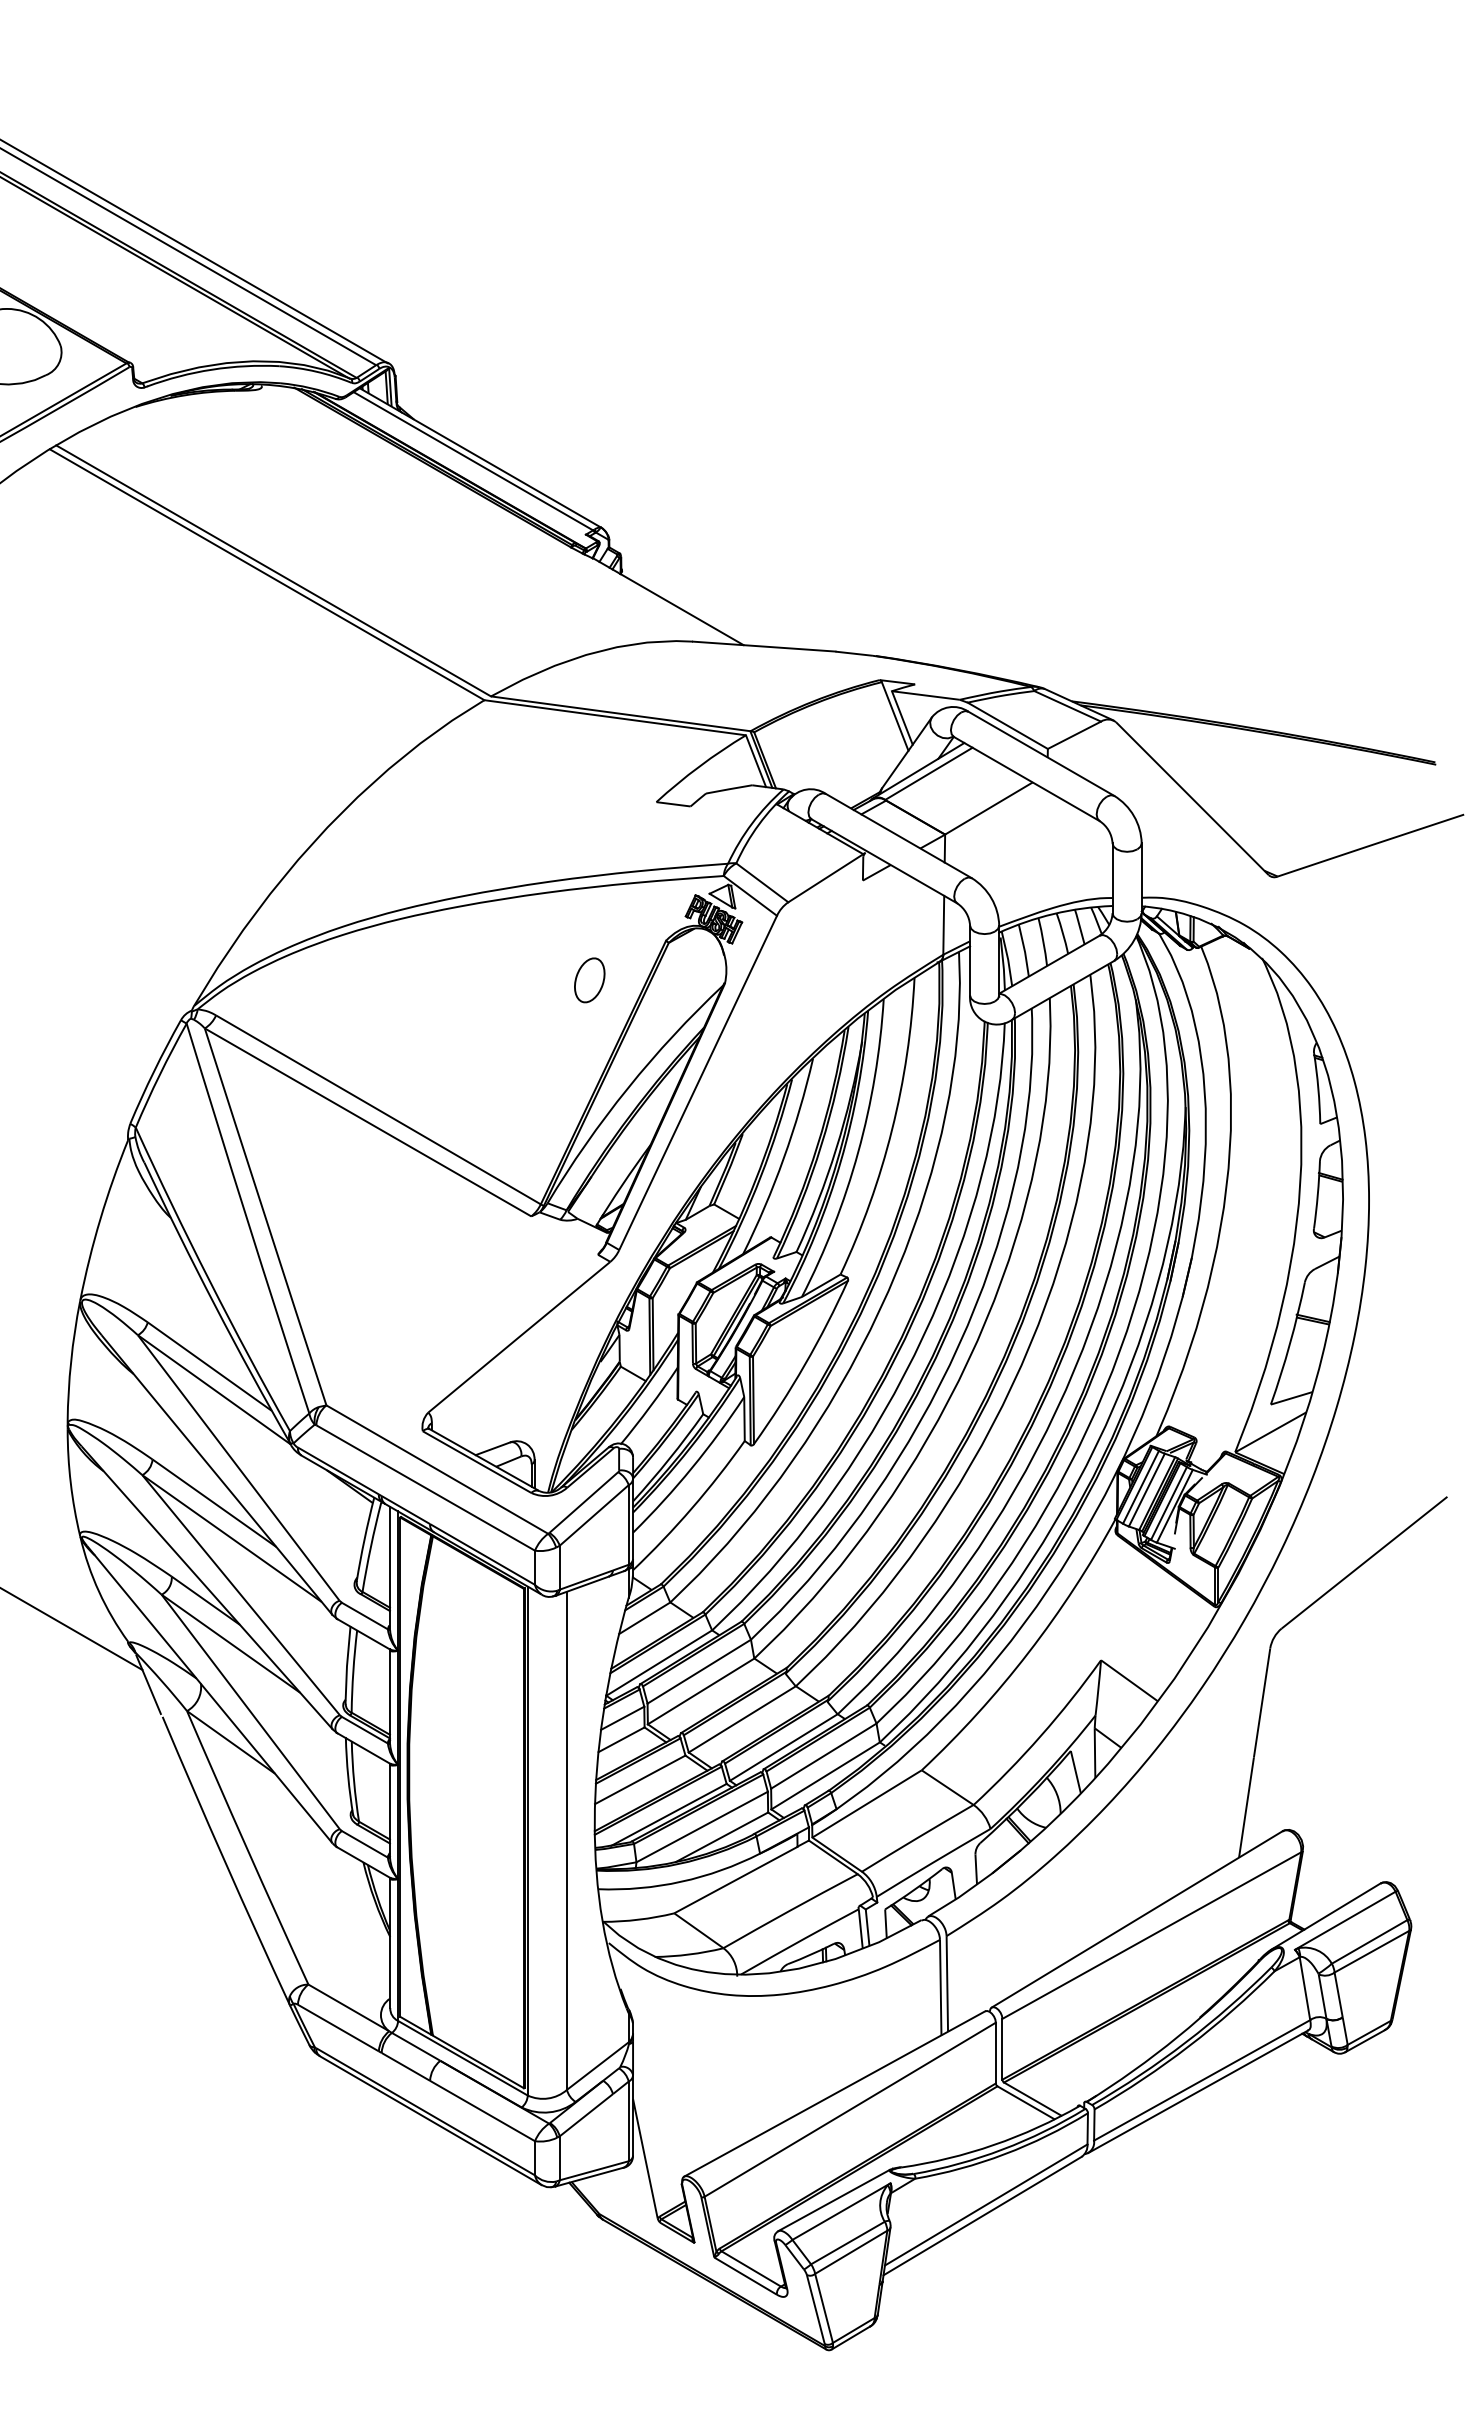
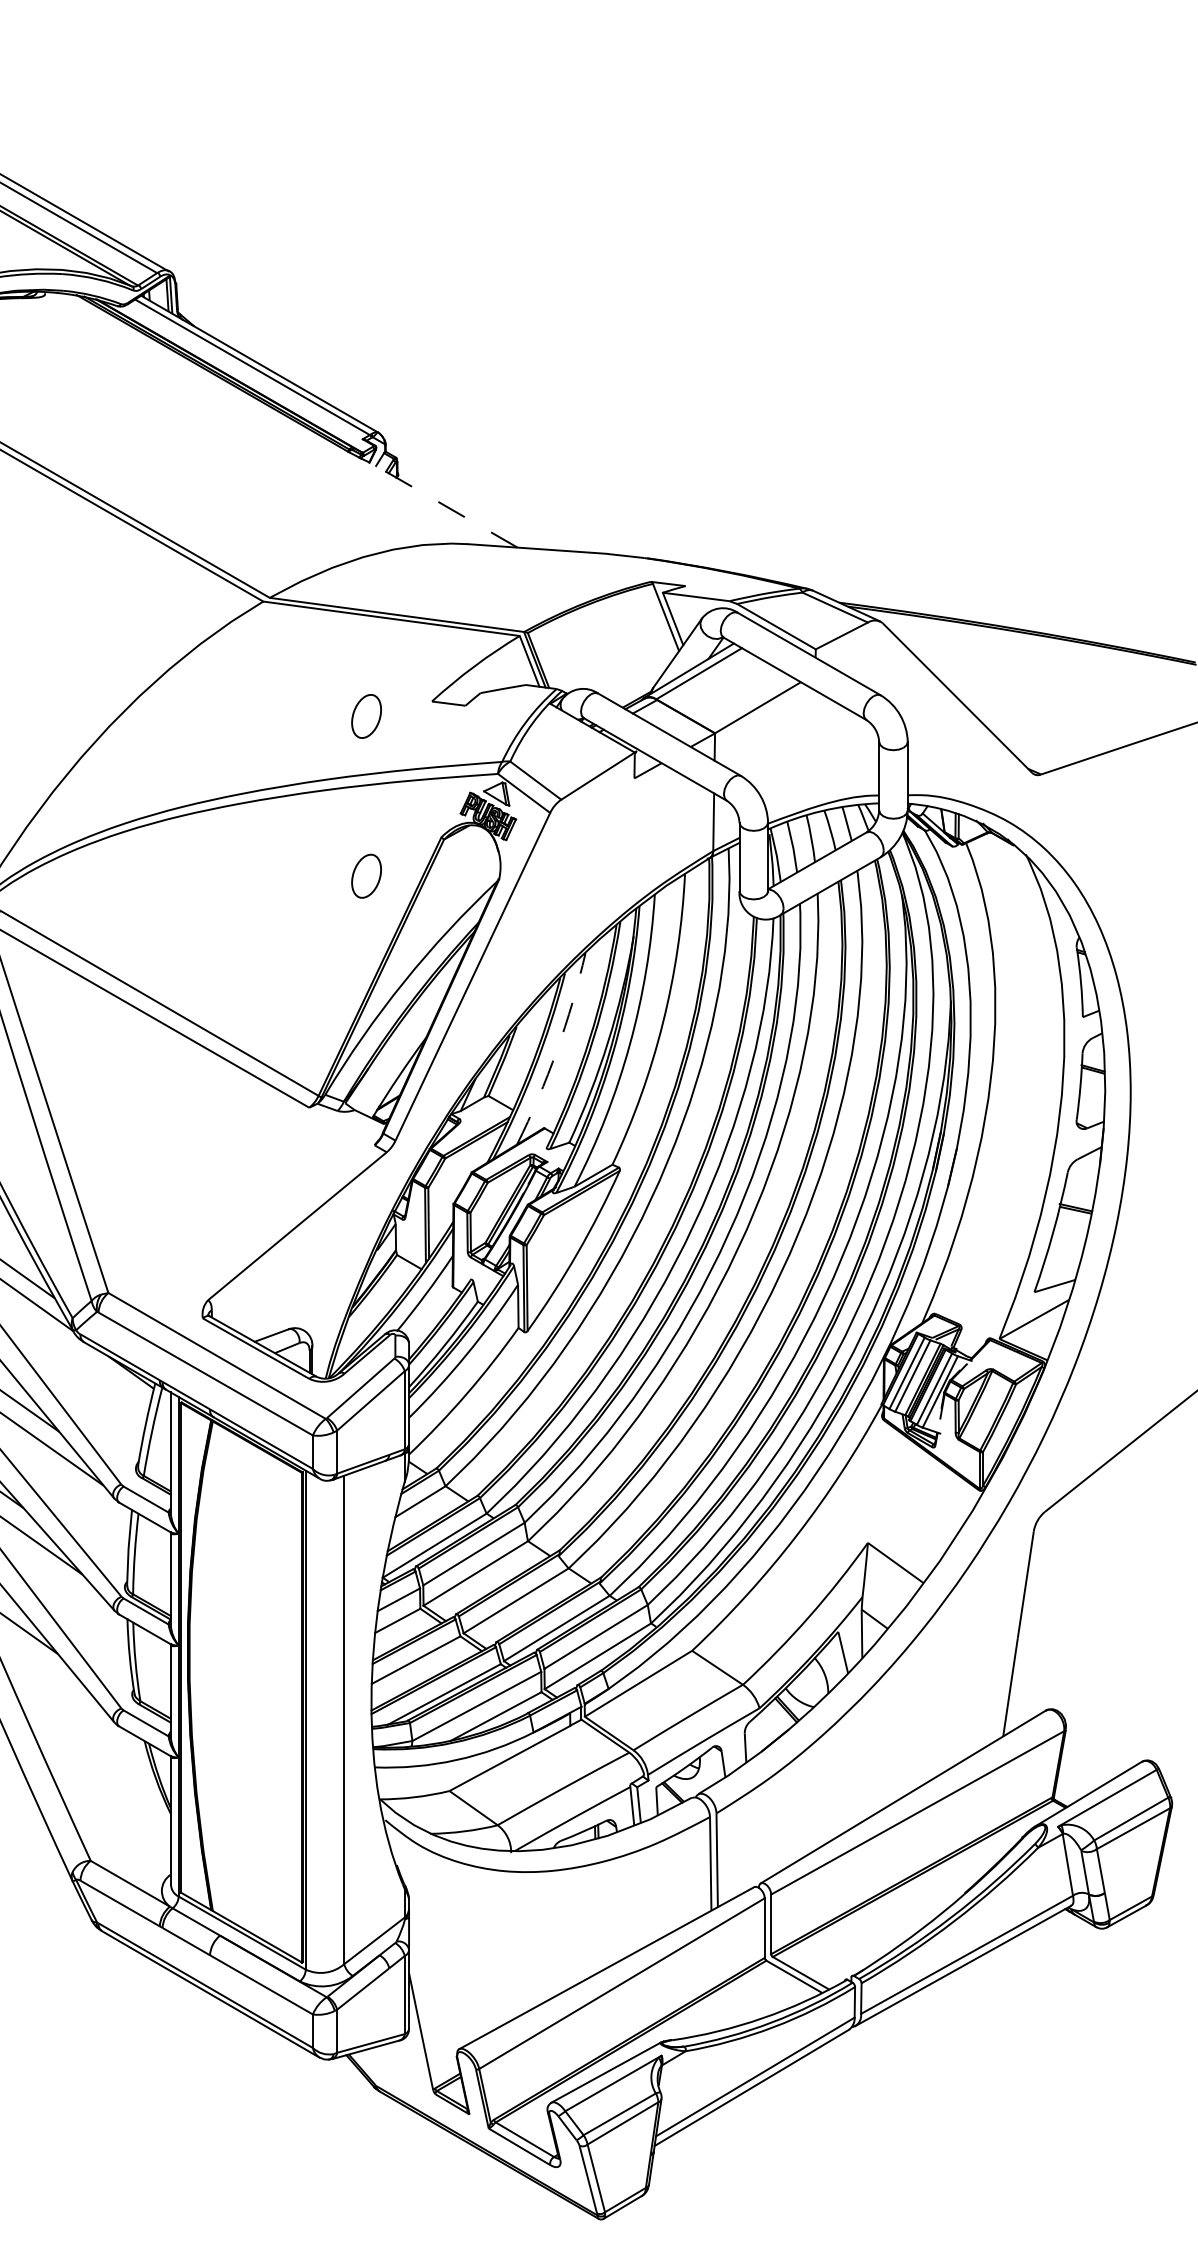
line: (668, 601) -> (443, 504), solid -> dashed
part: (589, 817) -> (366, 716), added
arc: (783, 1158) -> (556, 1050), solid -> dashed

